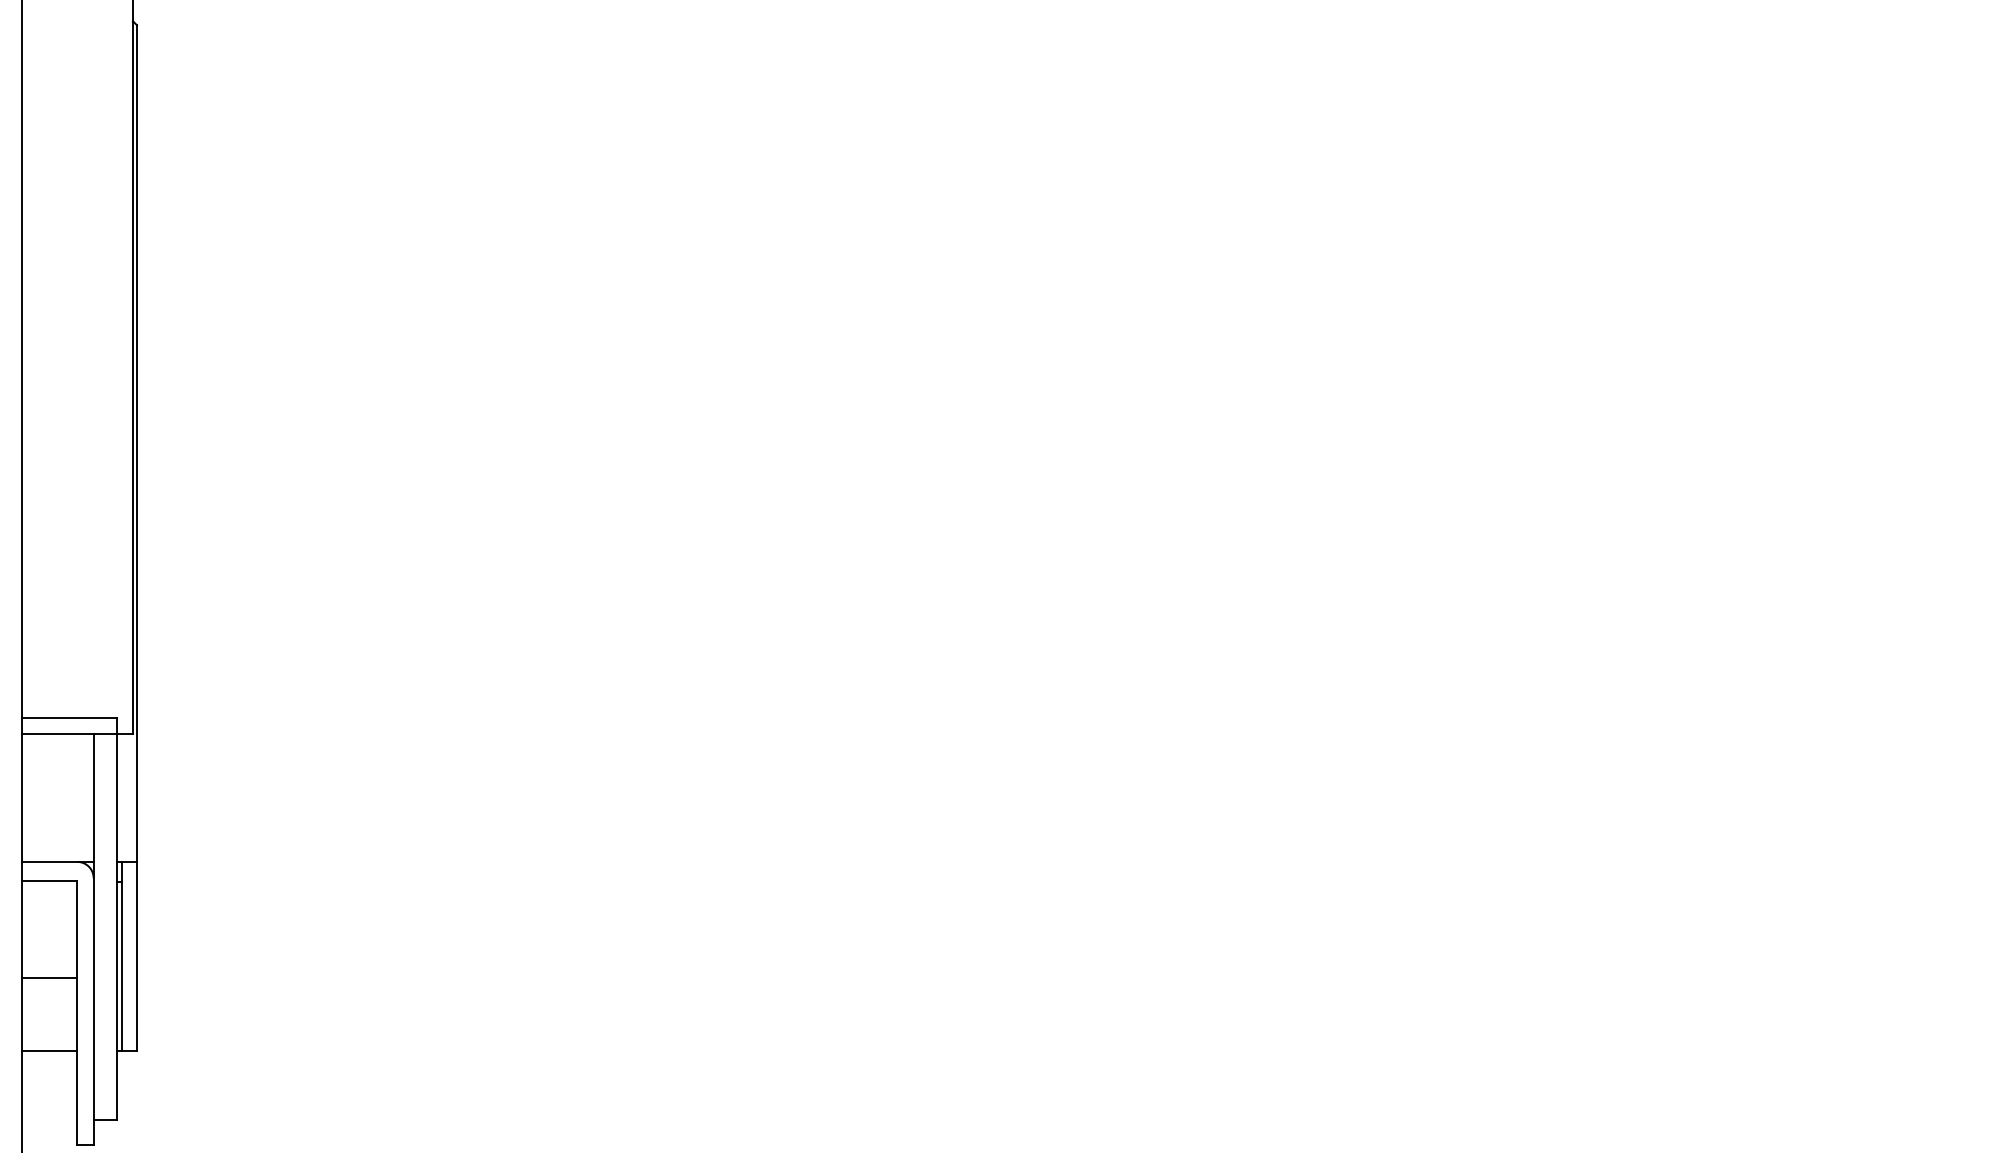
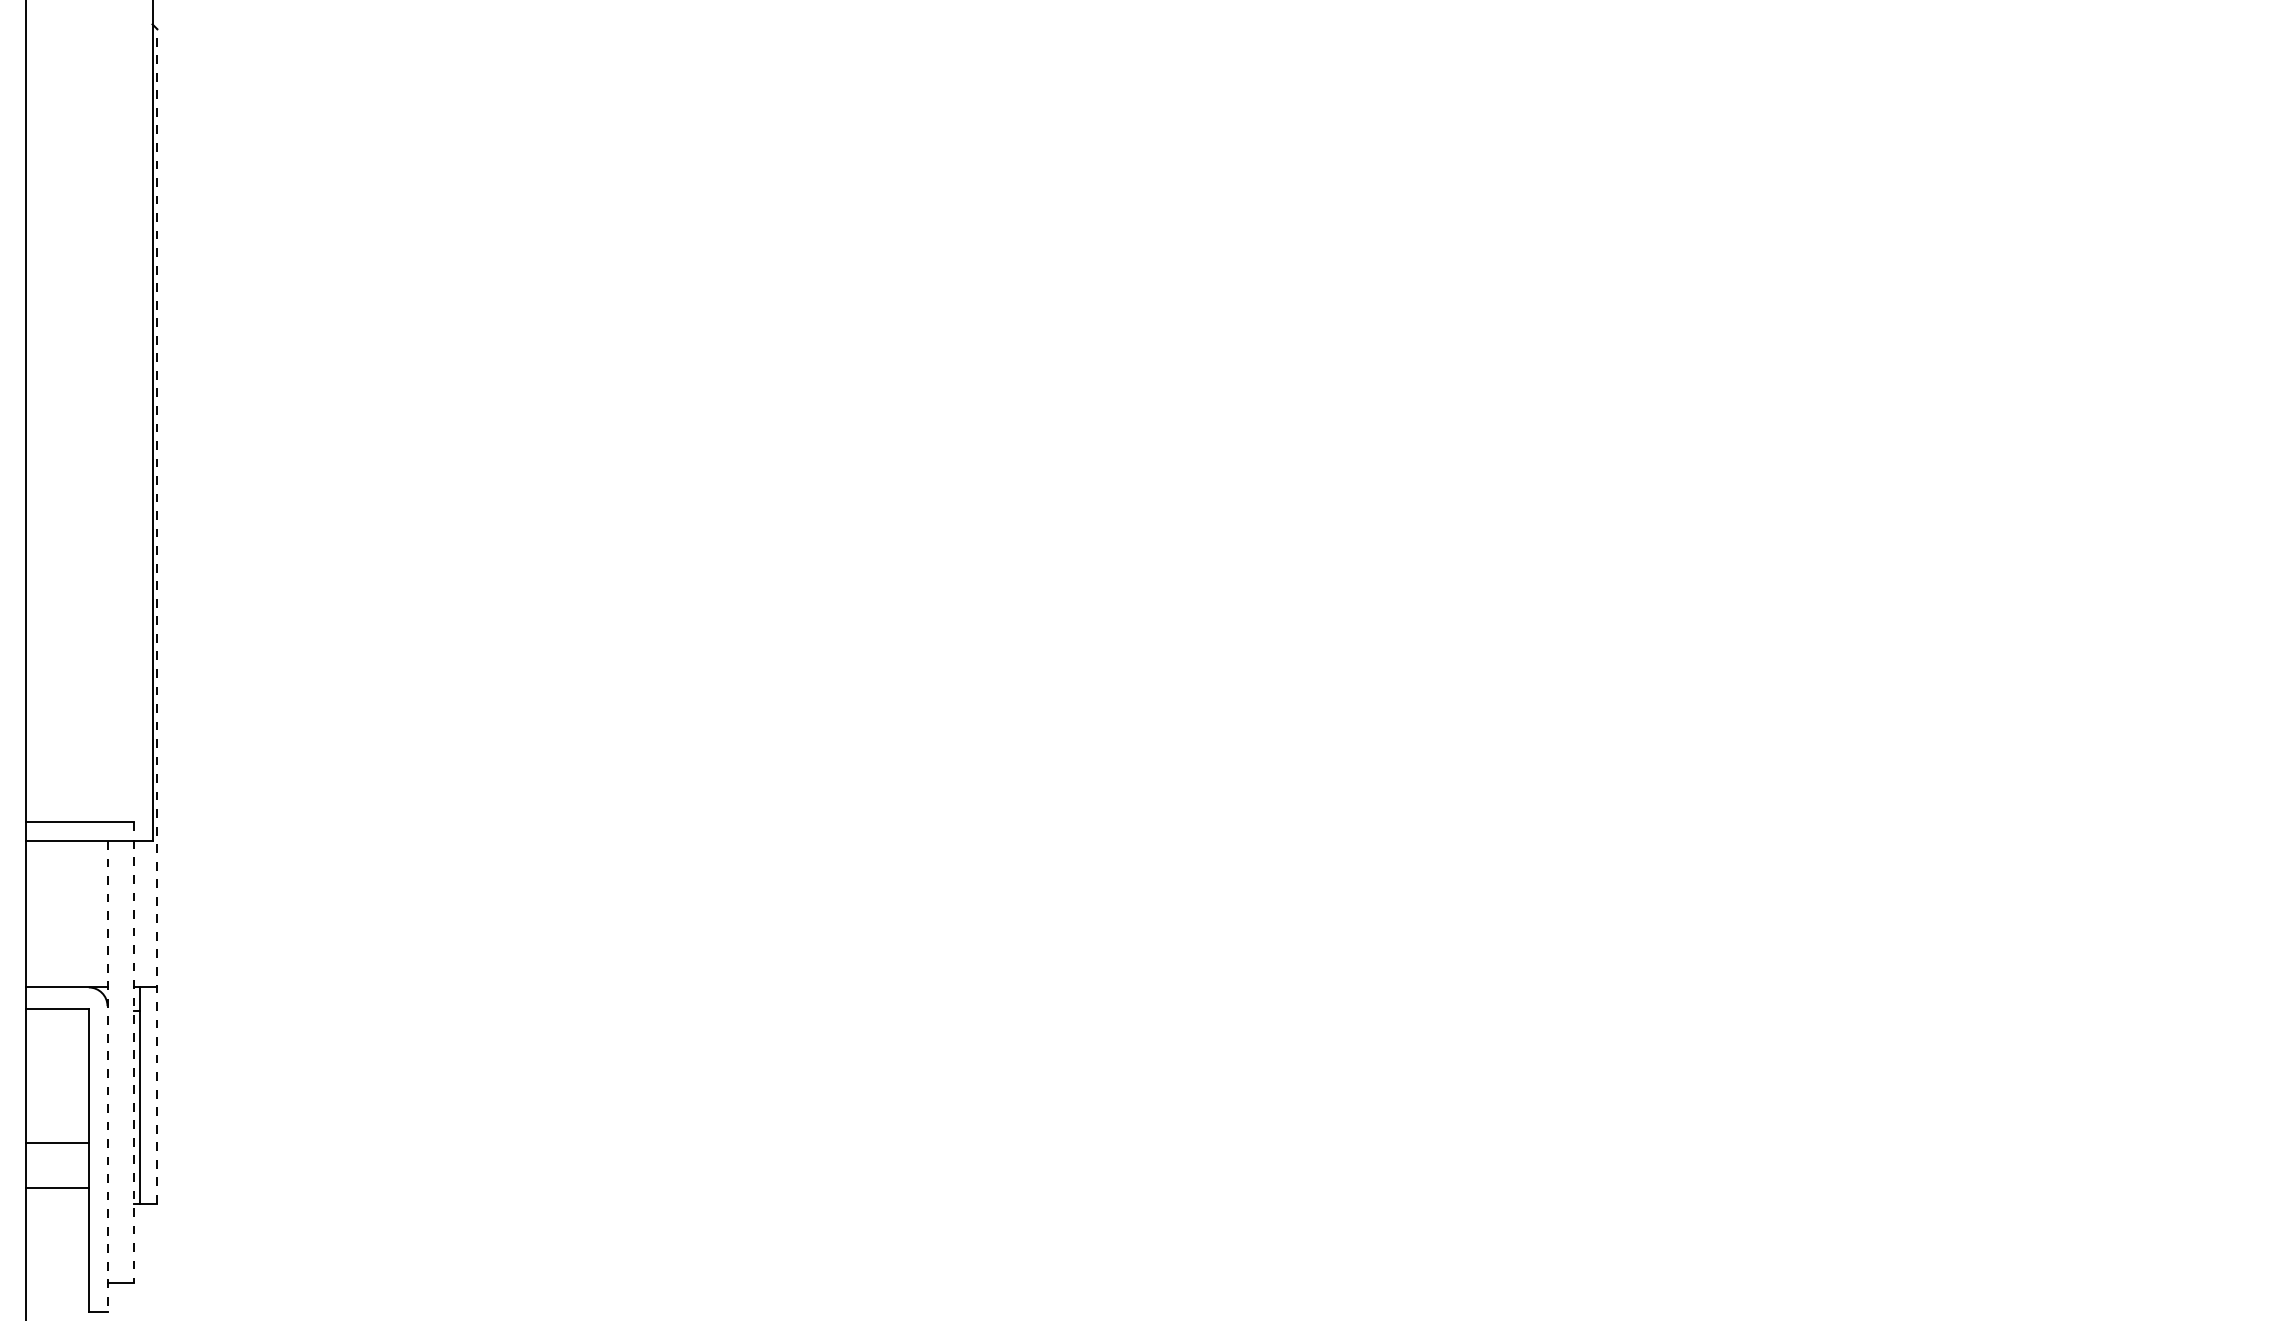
line: (137, 537) -> (157, 615), solid -> dashed
line: (116, 919) -> (133, 1053), solid -> dashed
line: (93, 940) -> (107, 1077), solid -> dashed
line: (49, 978) -> (56, 1187), moved
line: (49, 1050) -> (56, 1142), moved

